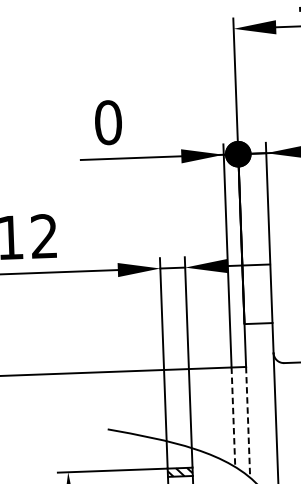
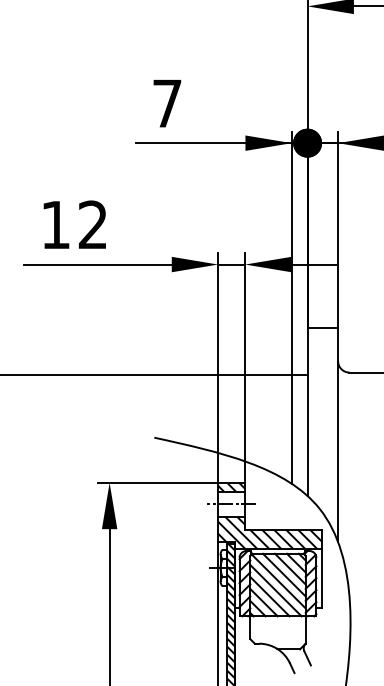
text: (108, 122) -> (167, 103), 0 -> 7
line: (233, 418) -> (291, 430), dashed -> solid
line: (248, 423) -> (307, 436), dashed -> solid

